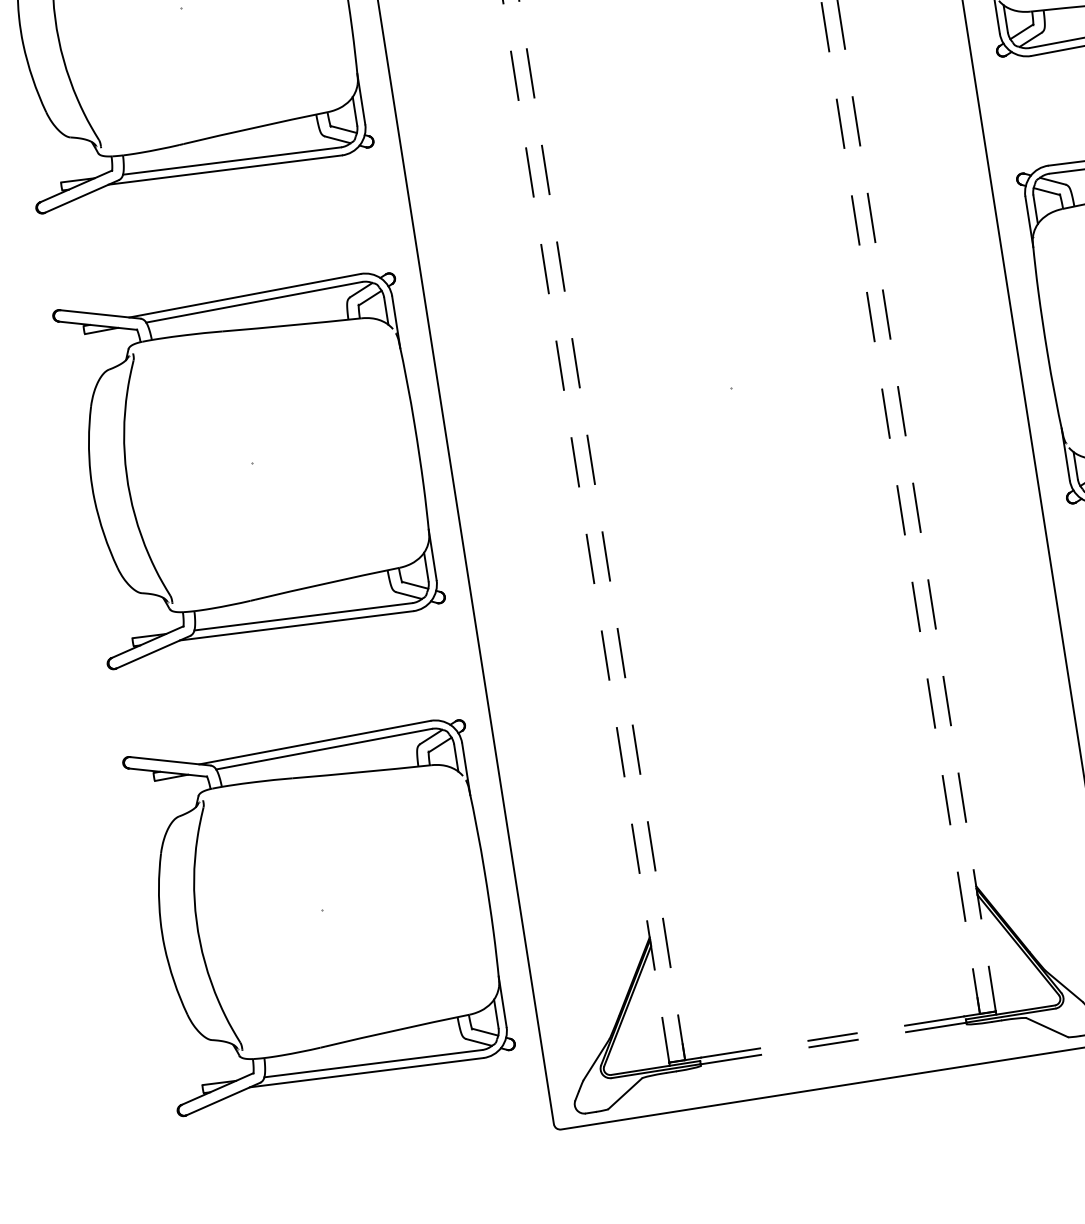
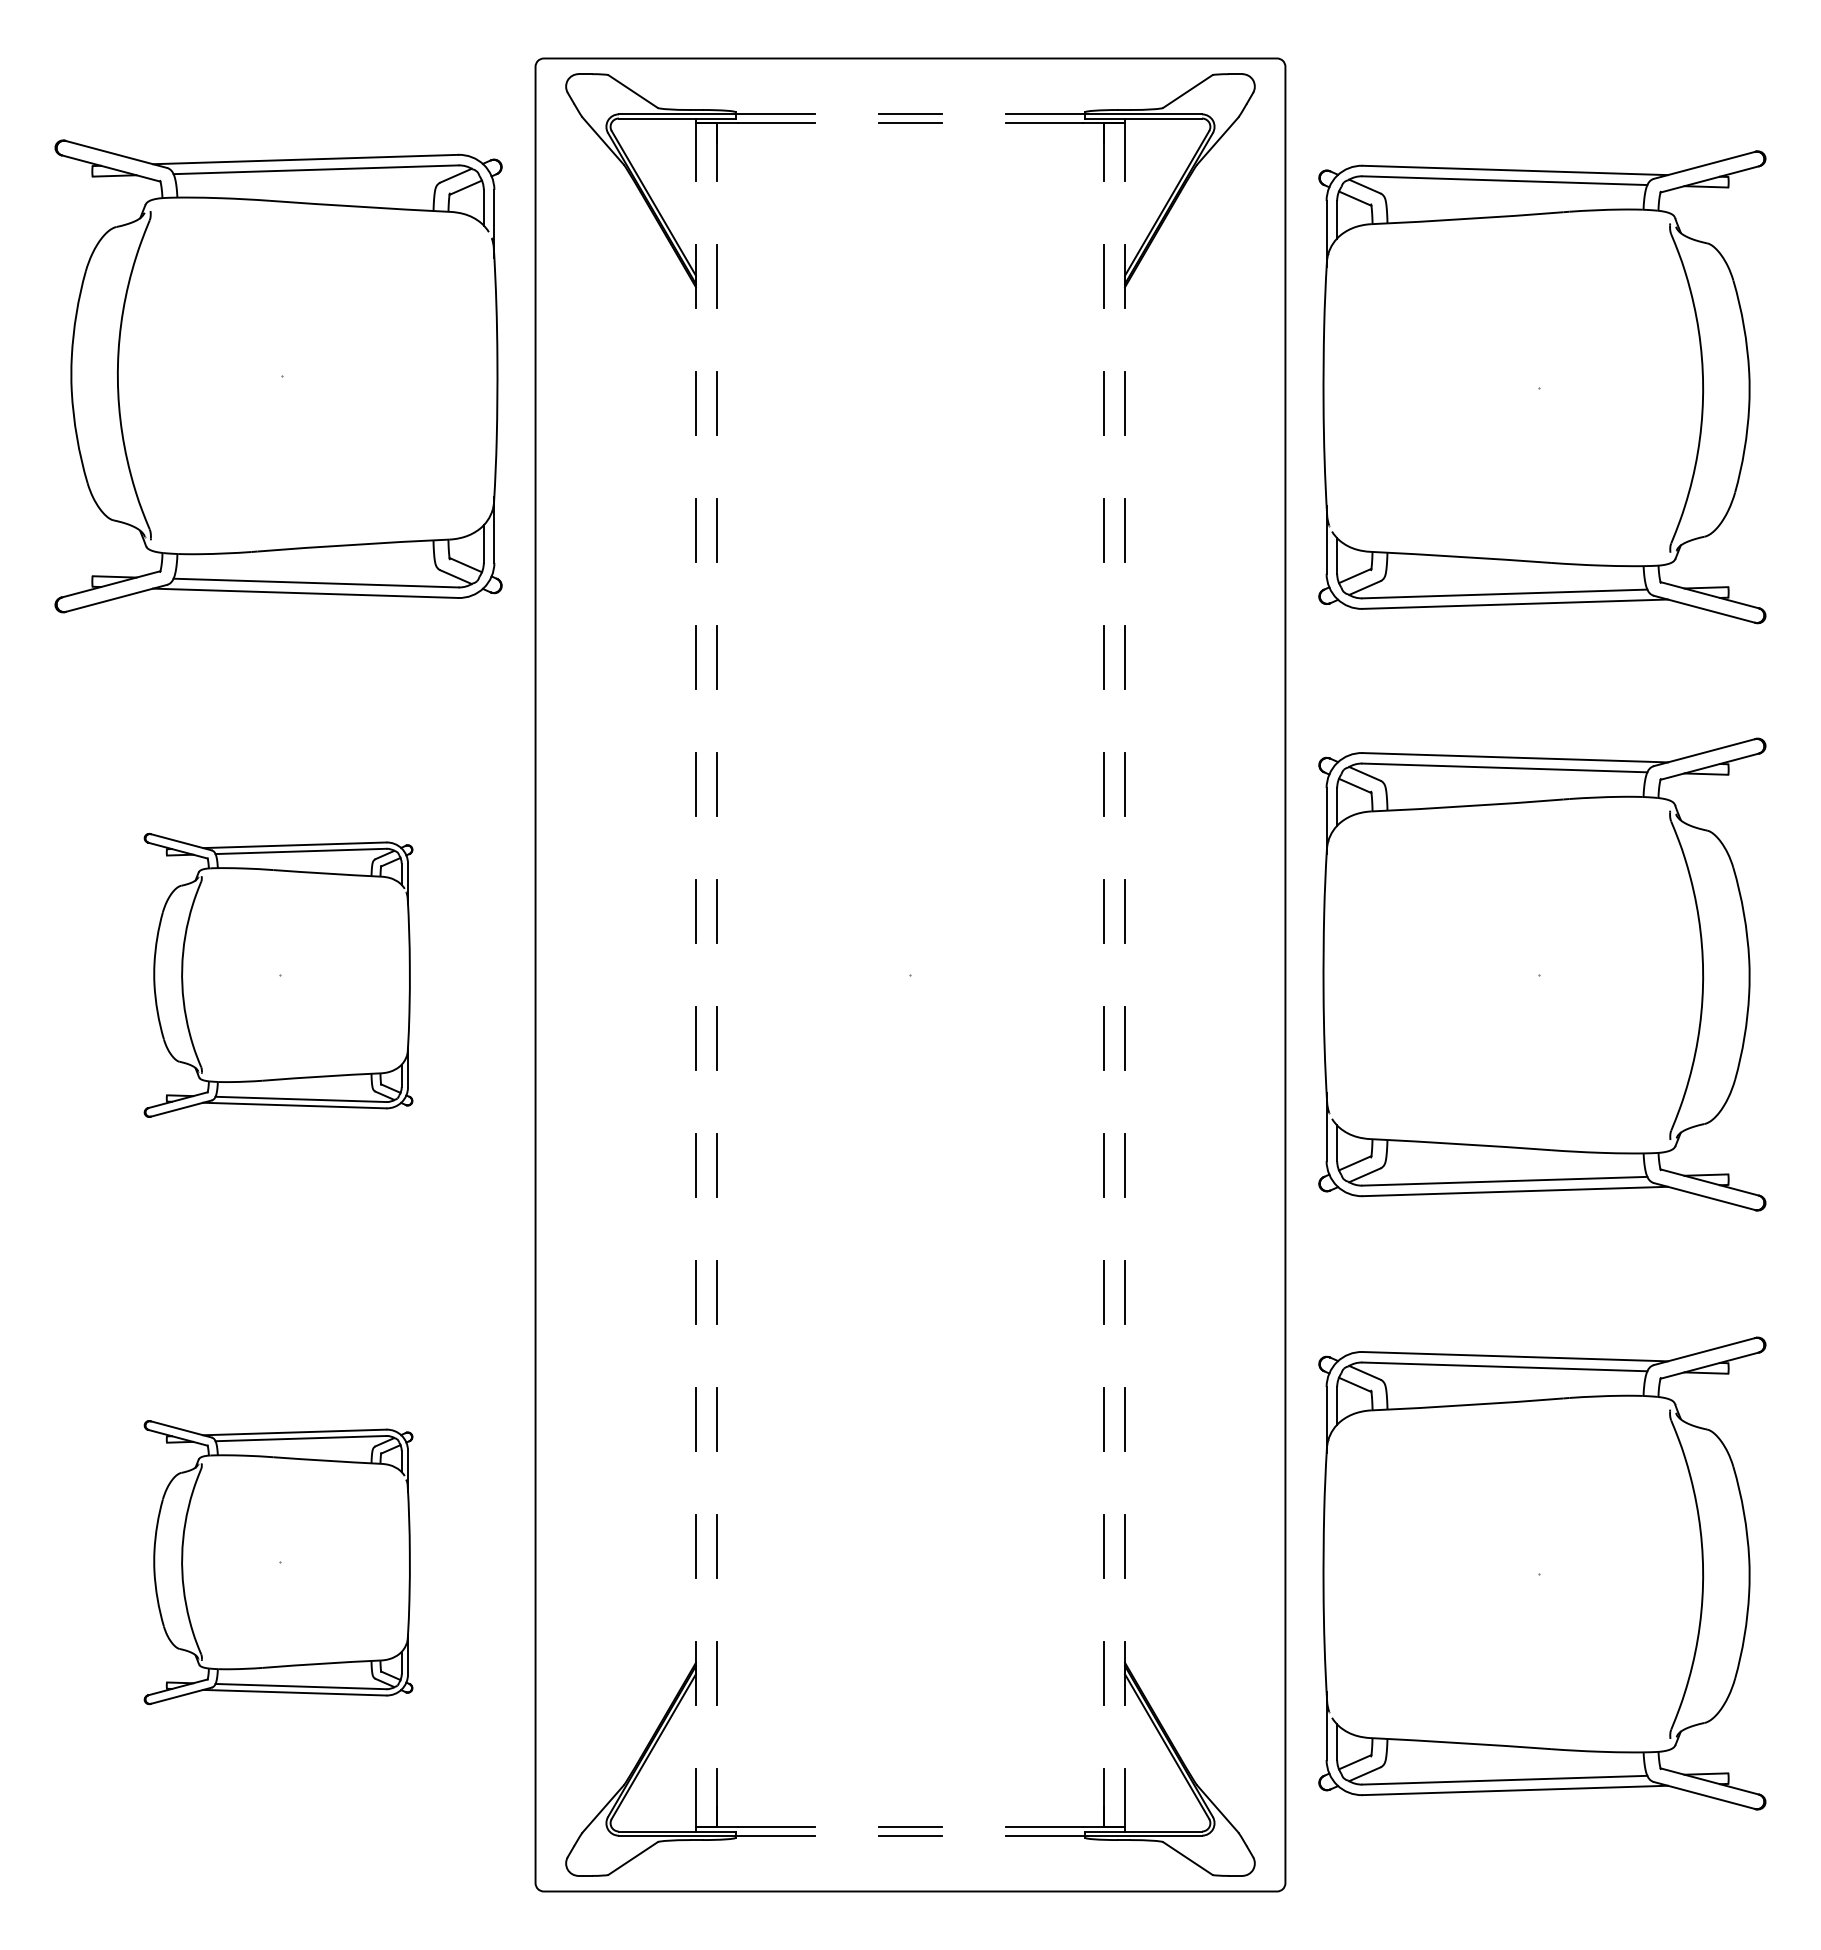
part: (250, 464) -> (278, 975), size x0.6
part: (320, 910) -> (278, 1562), size x0.6

